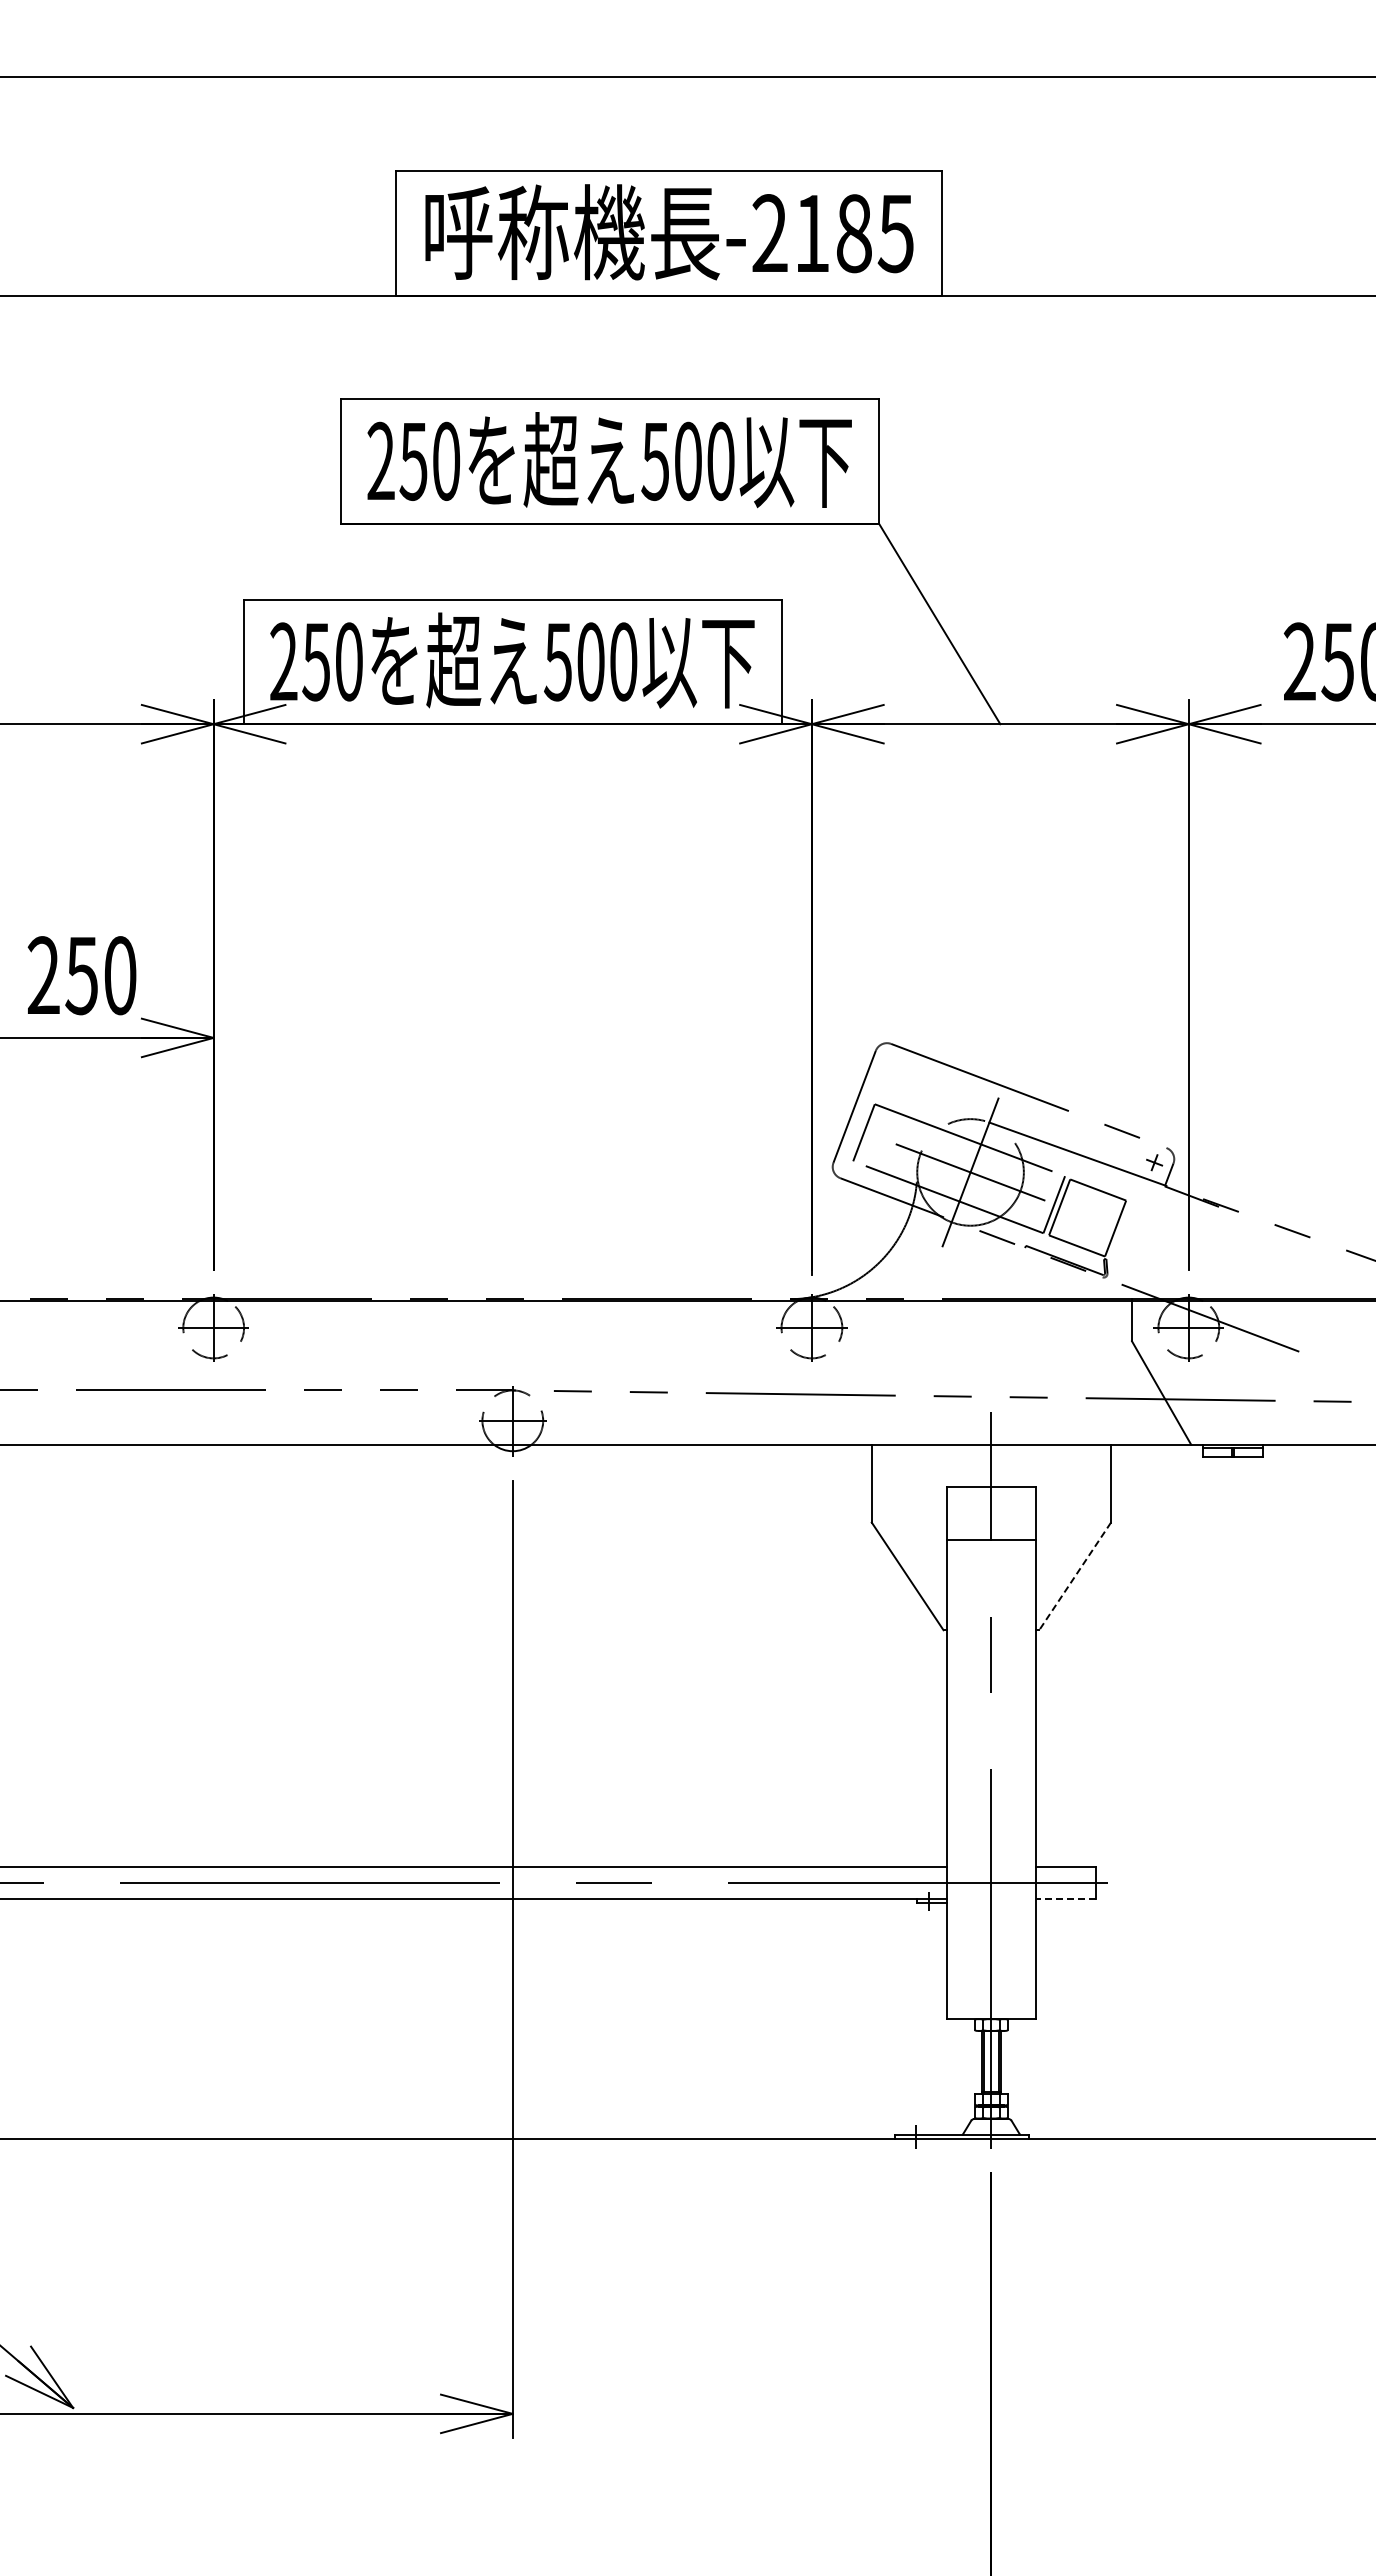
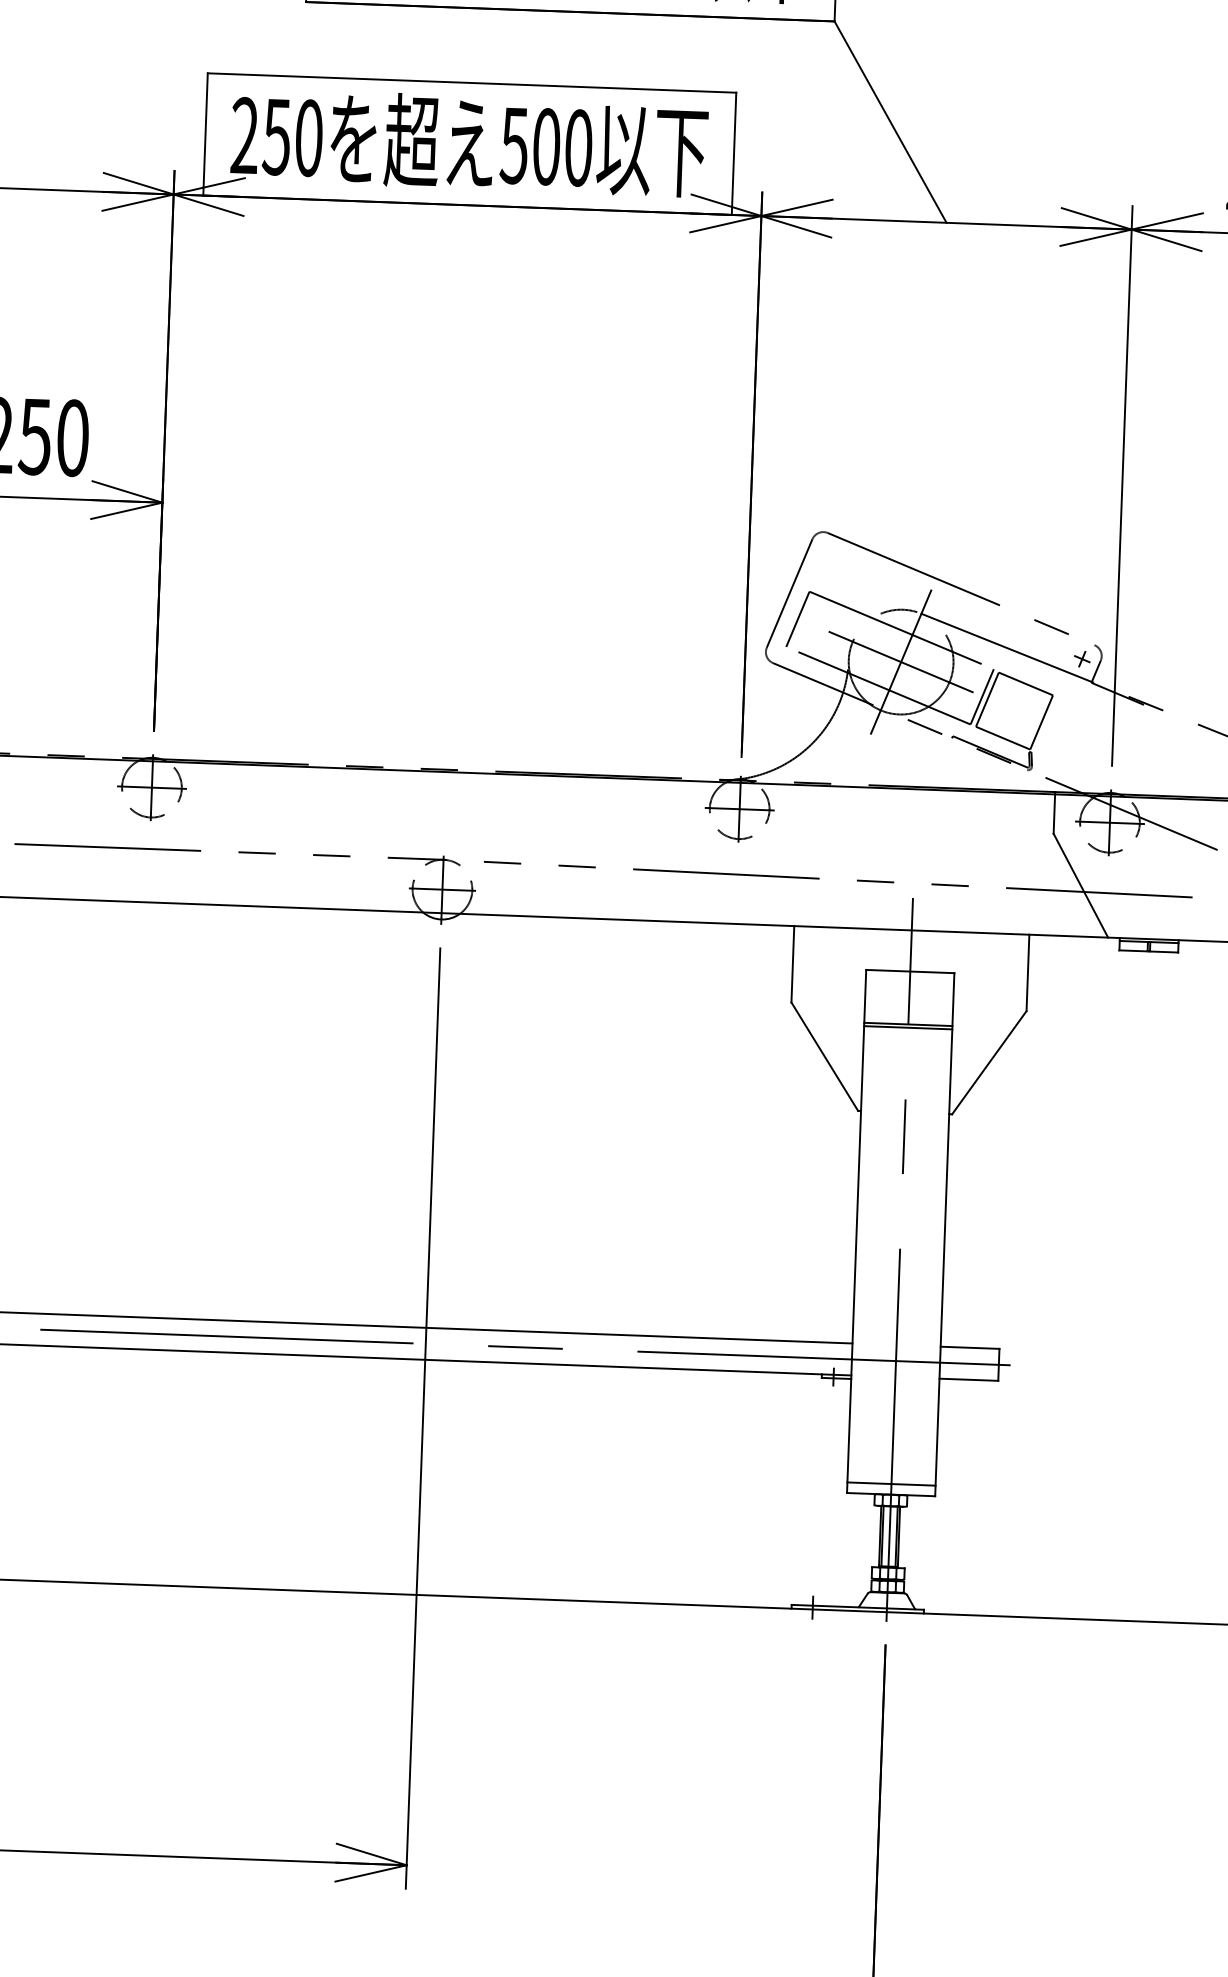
line: (991, 1543) -> (908, 1027), added
line: (1075, 1576) -> (989, 1062), dashed -> solid
line: (1066, 1899) -> (969, 1379), dashed -> solid
line: (991, 2008) -> (891, 1484), added

